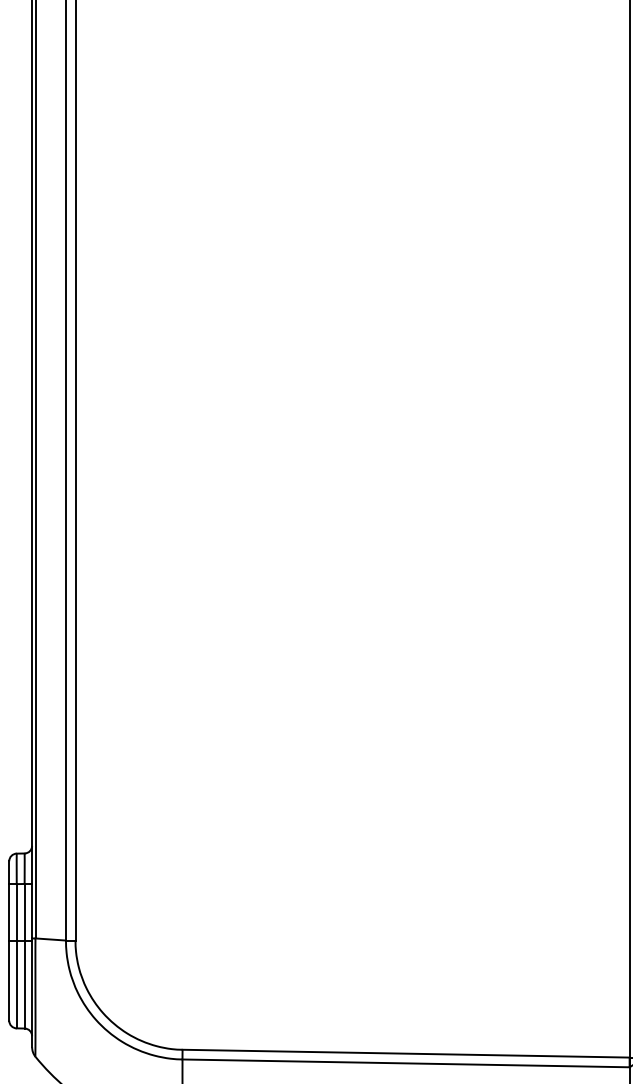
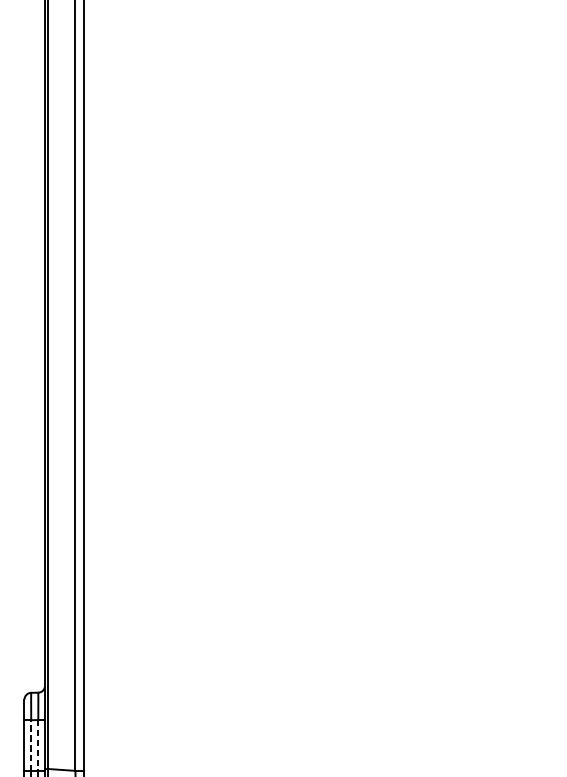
line: (16, 912) -> (30, 745), solid -> dashed
line: (24, 912) -> (38, 745), solid -> dashed

